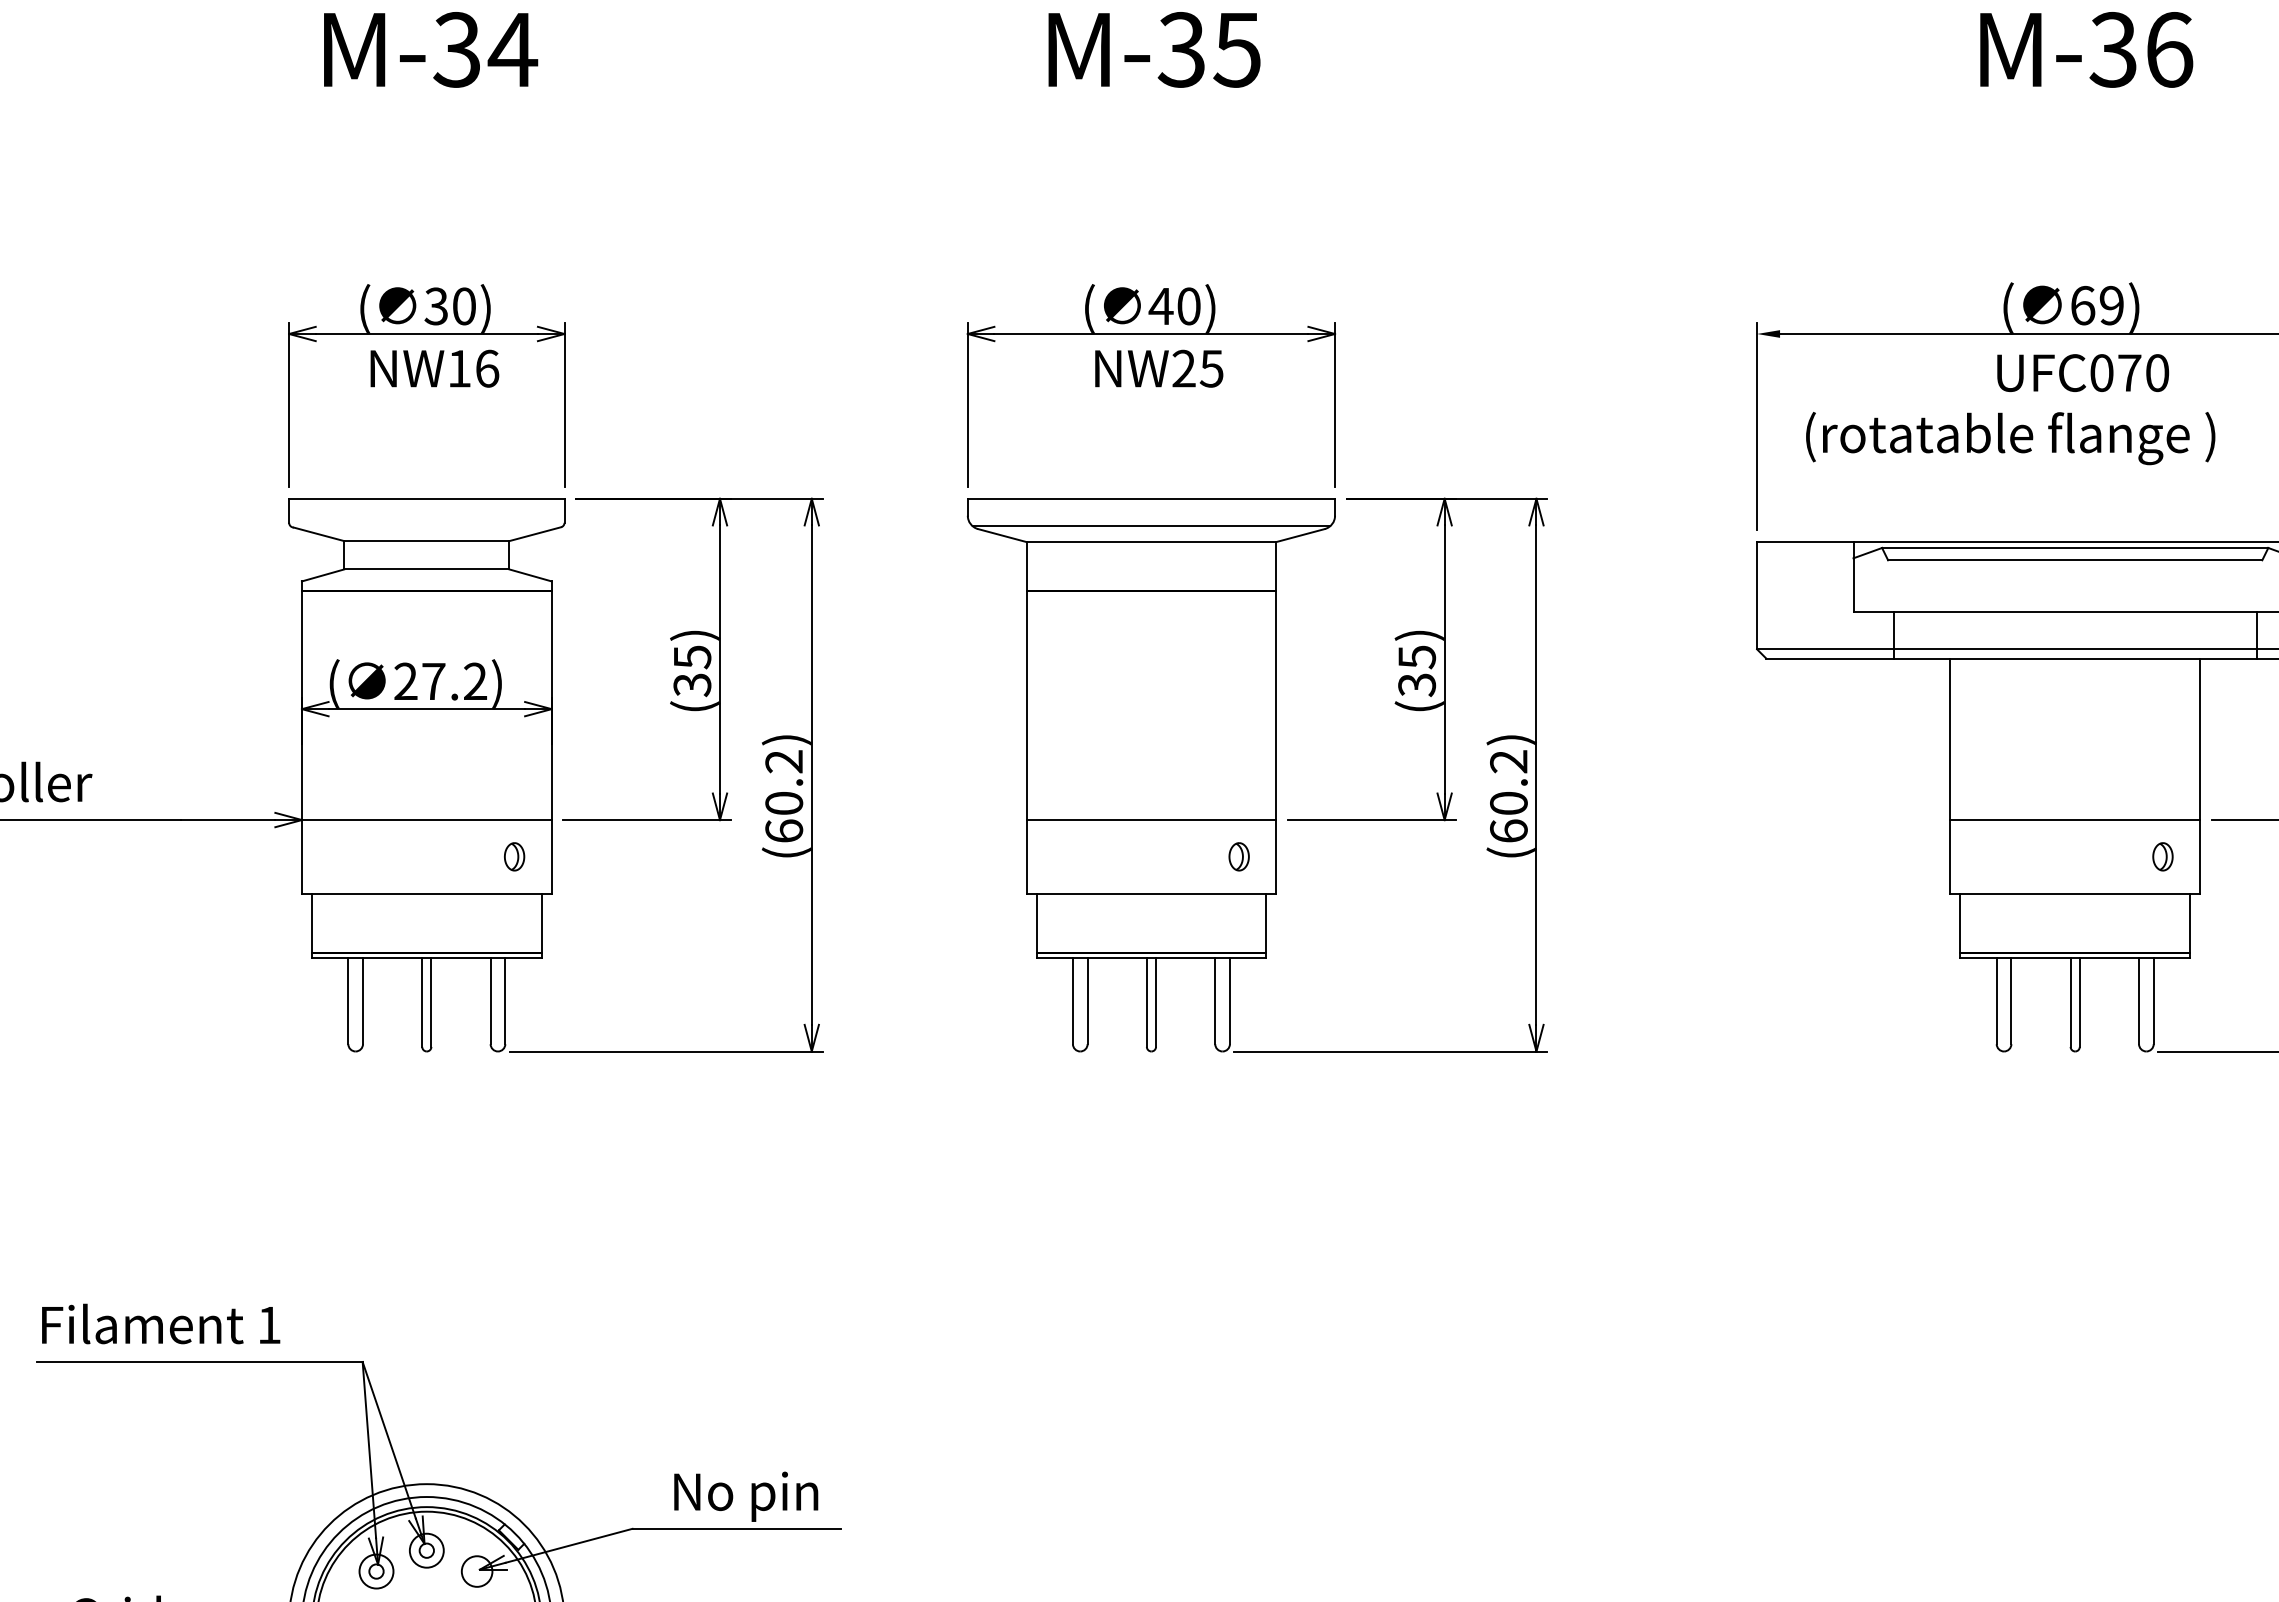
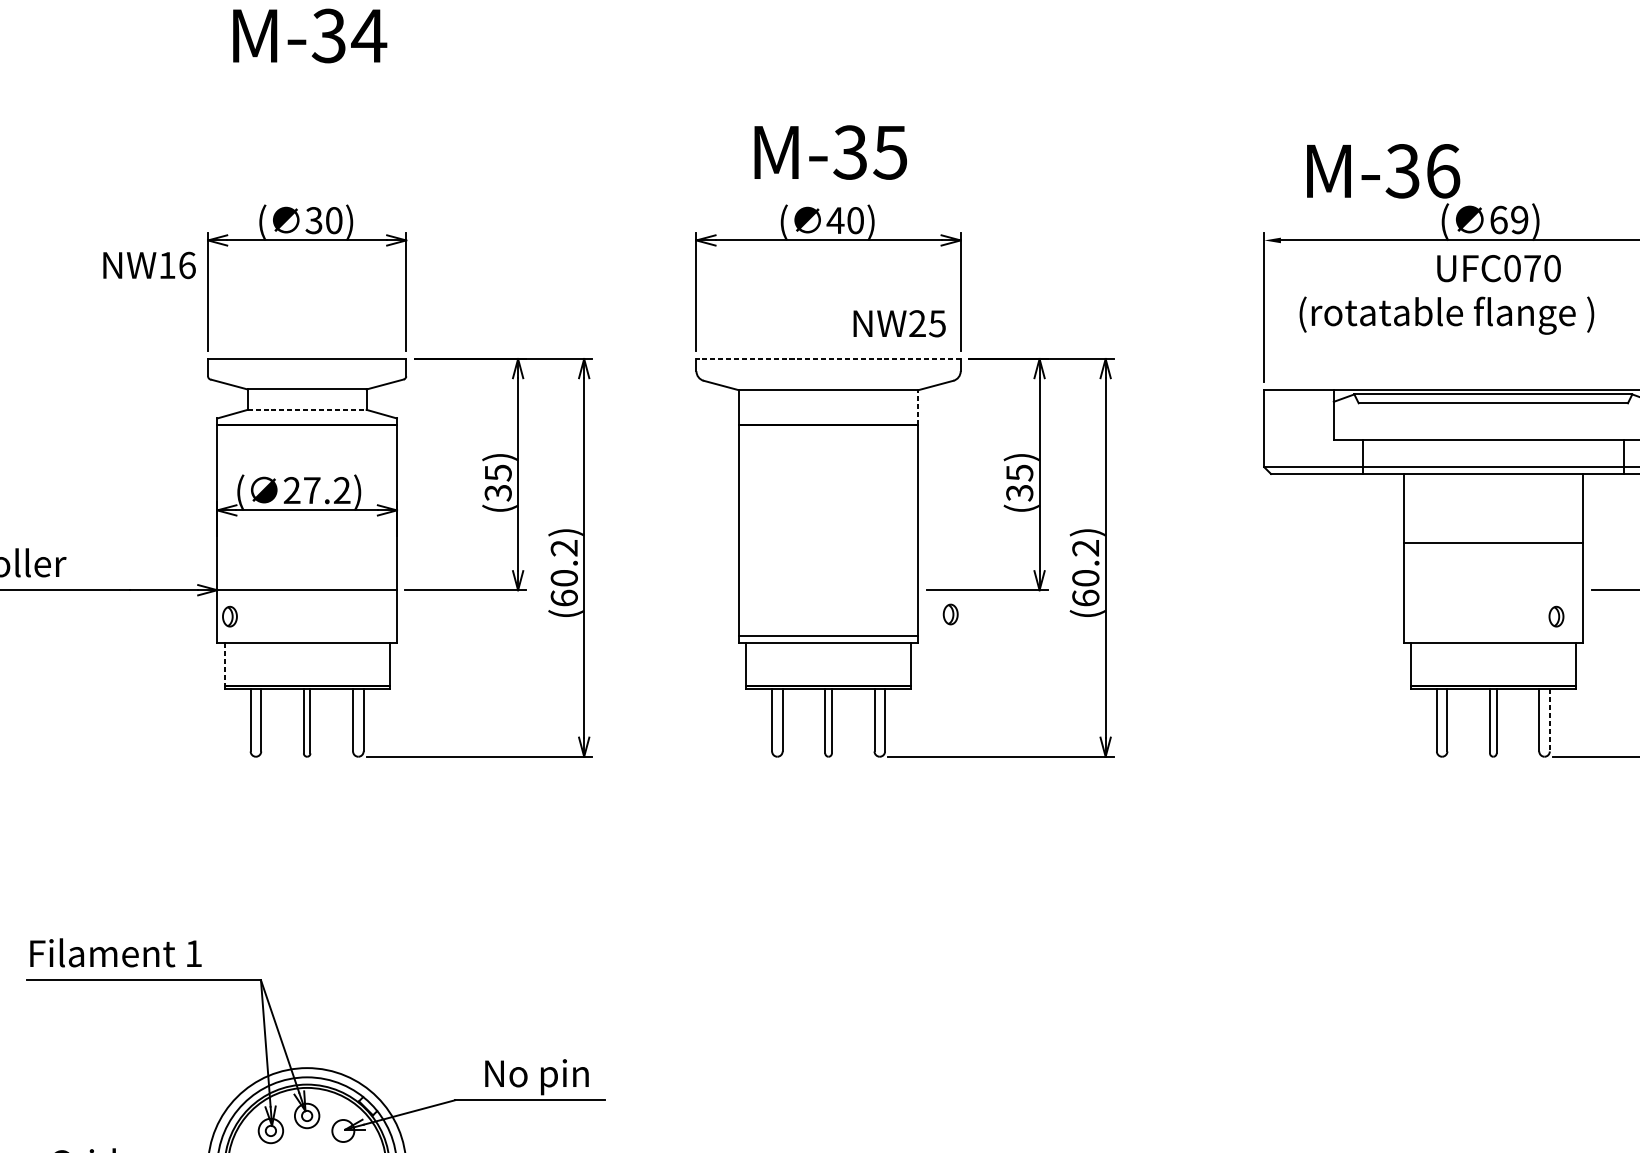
text: (1154, 49) -> (830, 152), moved
text: (2086, 49) -> (1383, 171), moved
text: (434, 368) -> (149, 265), moved
text: (1159, 368) -> (899, 323), moved
line: (1151, 498) -> (828, 358), solid -> dashed
line: (1151, 526) -> (828, 378), removed
line: (1276, 565) -> (918, 407), solid -> dashed
line: (426, 569) -> (306, 409), solid -> dashed
line: (1151, 820) -> (828, 635), moved
line: (2075, 820) -> (1493, 543), moved
part: (514, 856) -> (229, 616), moved
part: (1238, 856) -> (950, 614), moved
line: (312, 923) -> (224, 664), solid -> dashed
line: (2153, 1001) -> (1549, 720), solid -> dashed

